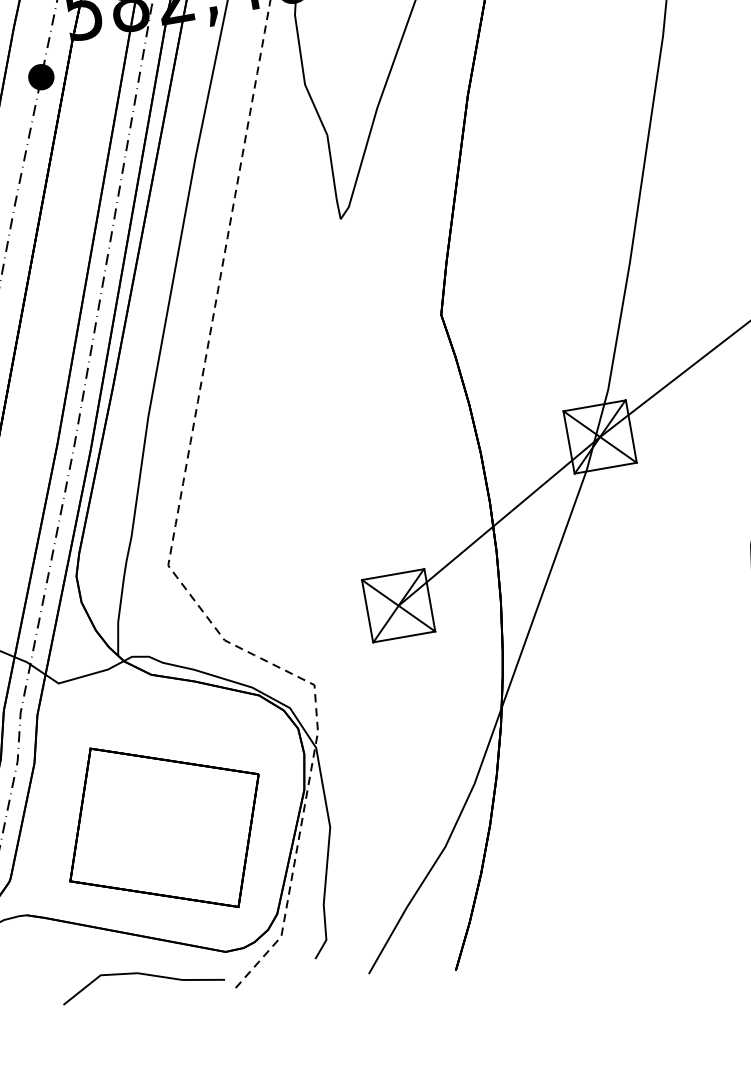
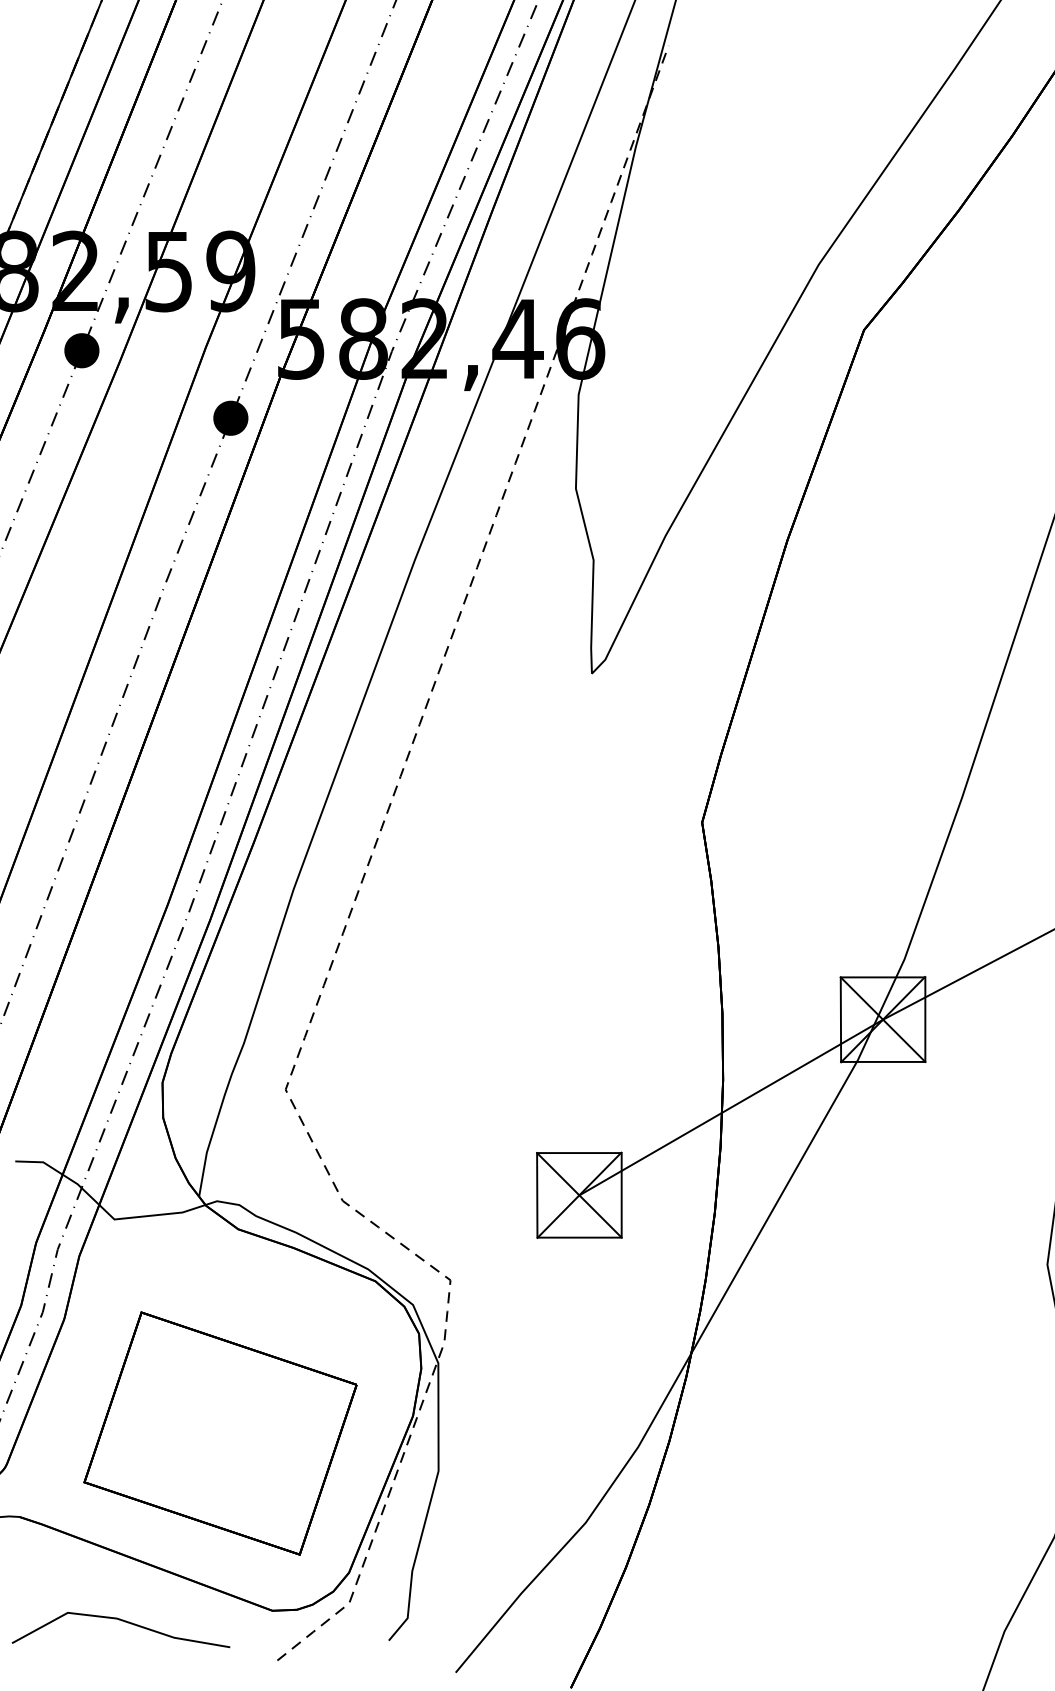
line: (143, 975) -> (124, 1622), moved

